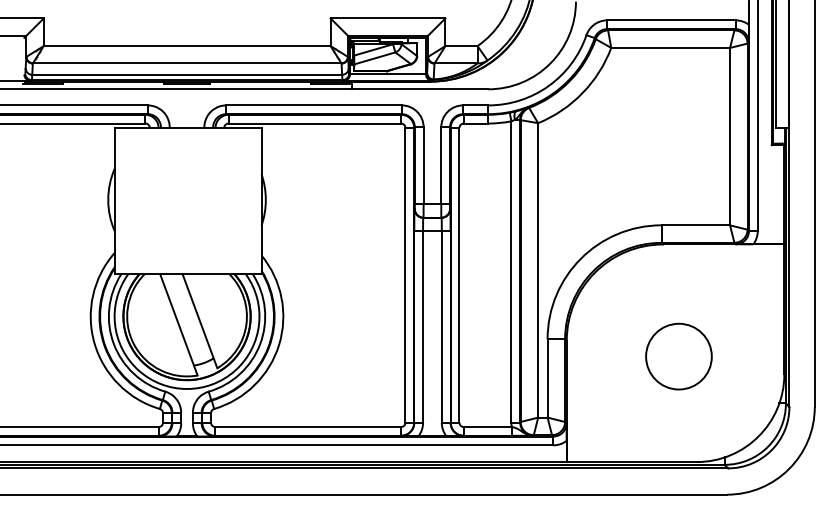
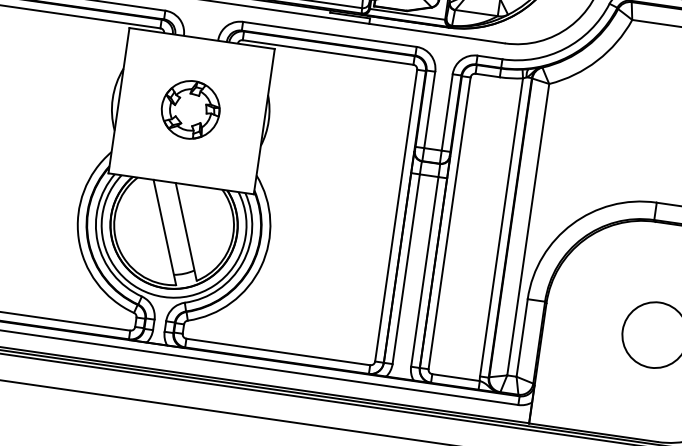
part: (186, 199) -> (190, 109), added

